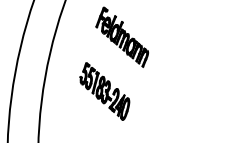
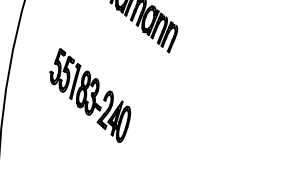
part: (104, 91) -> (89, 95), moved

